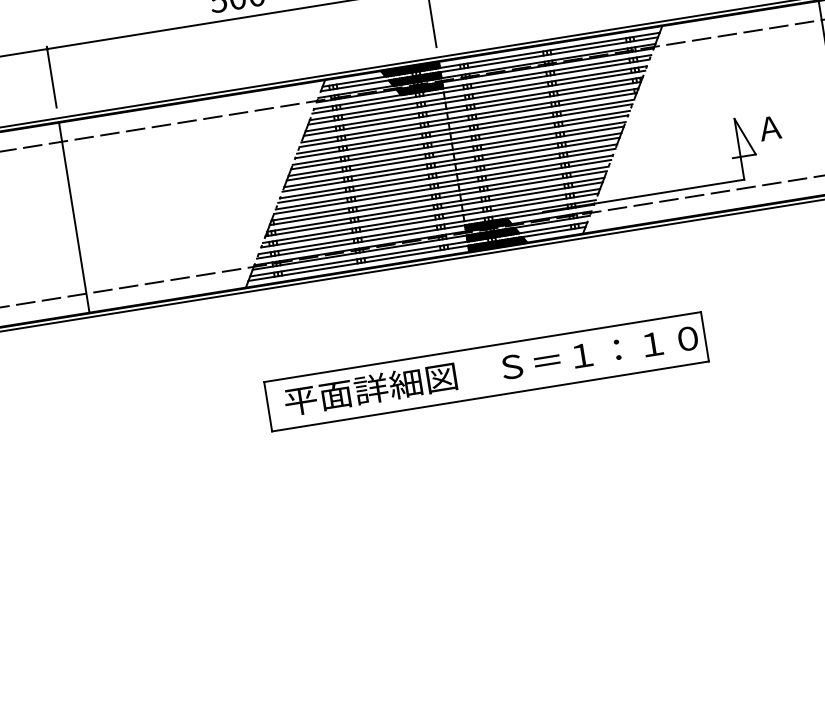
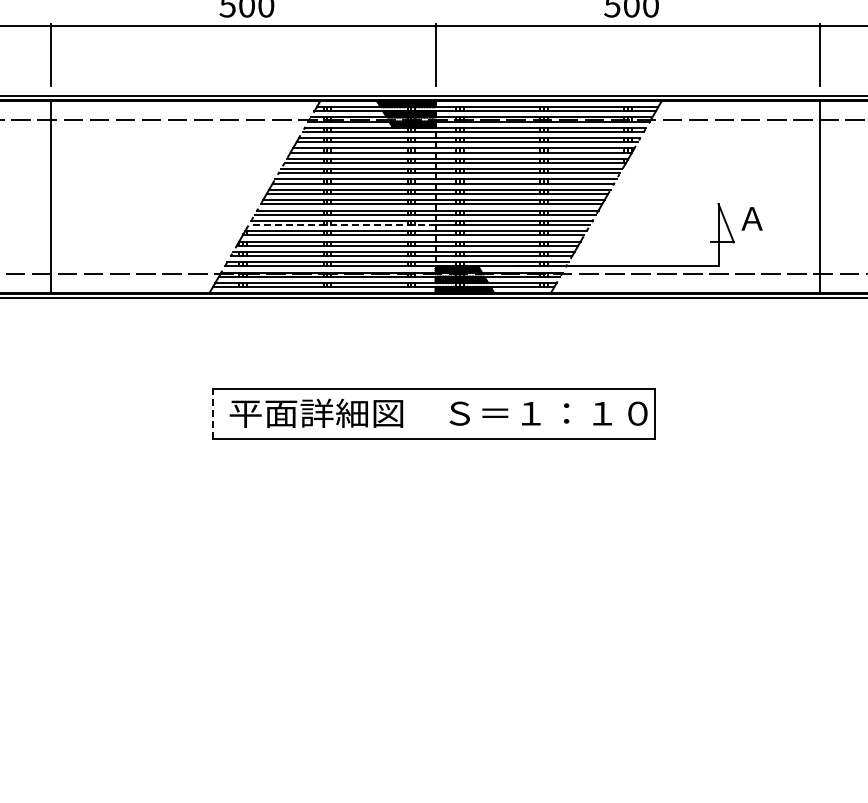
line: (365, 199) -> (341, 225), solid -> dashed
line: (268, 405) -> (212, 413), solid -> dashed

